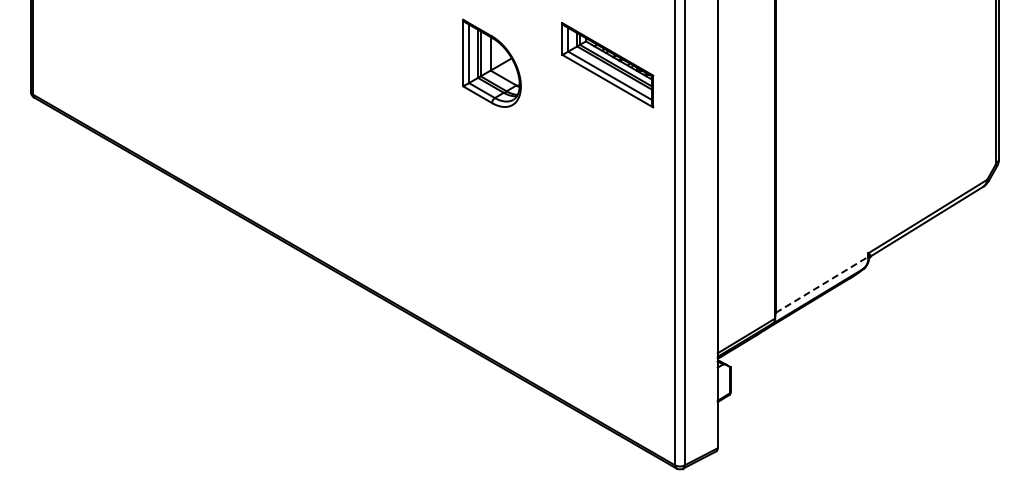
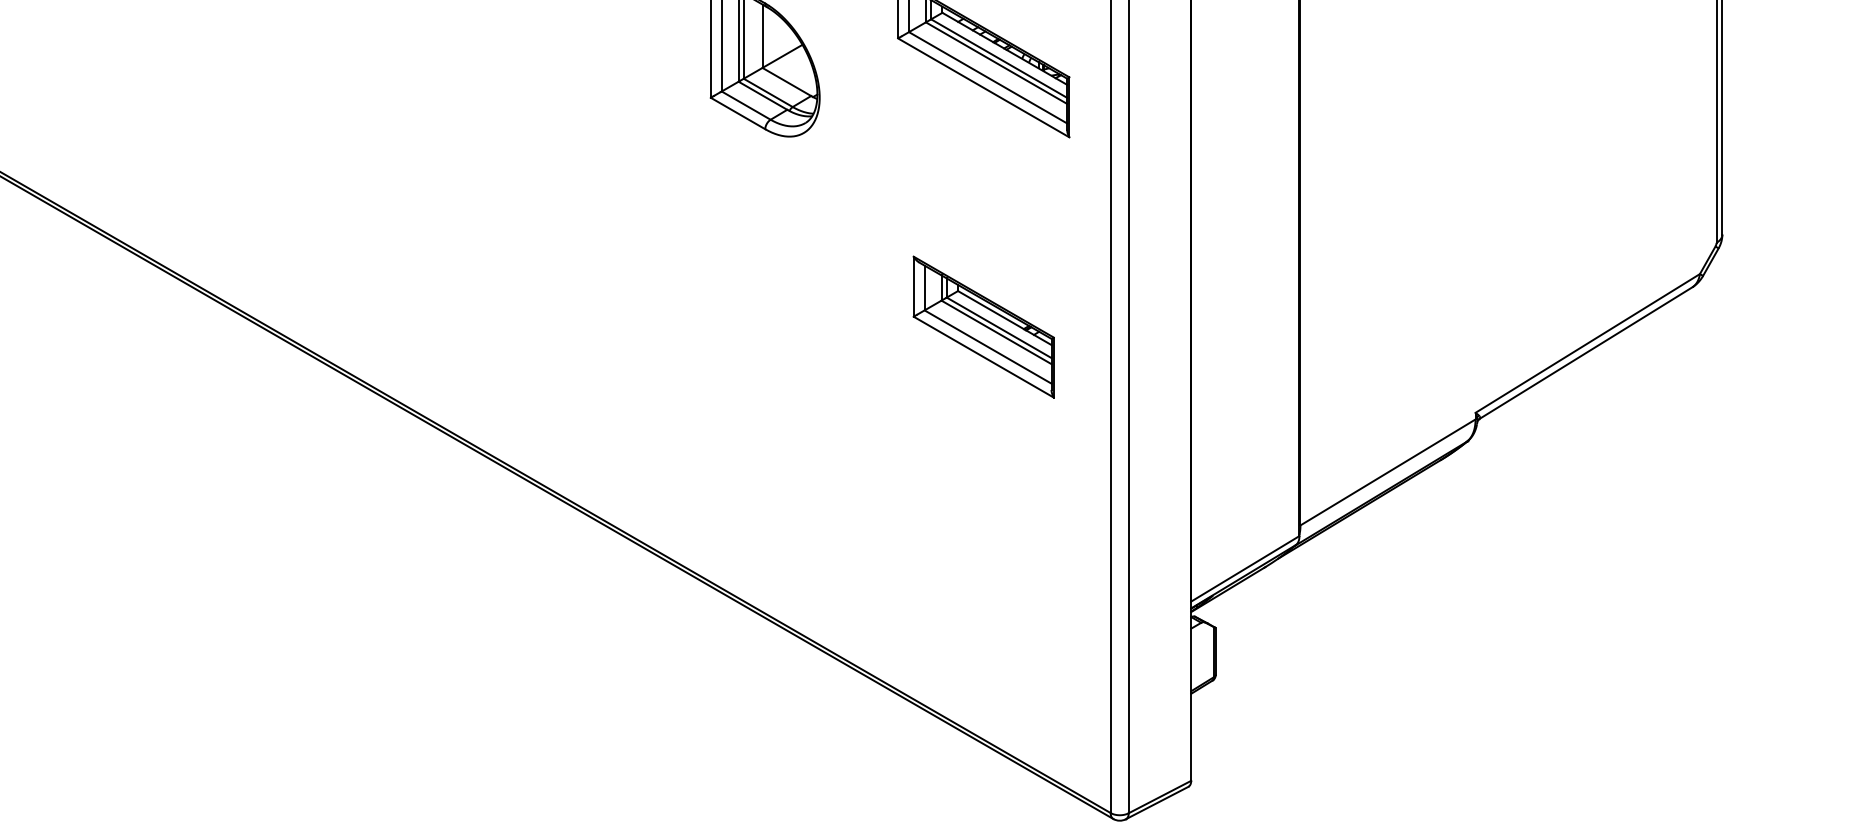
part: (607, 207) -> (983, 326), added
line: (822, 284) -> (1388, 471), dashed -> solid

